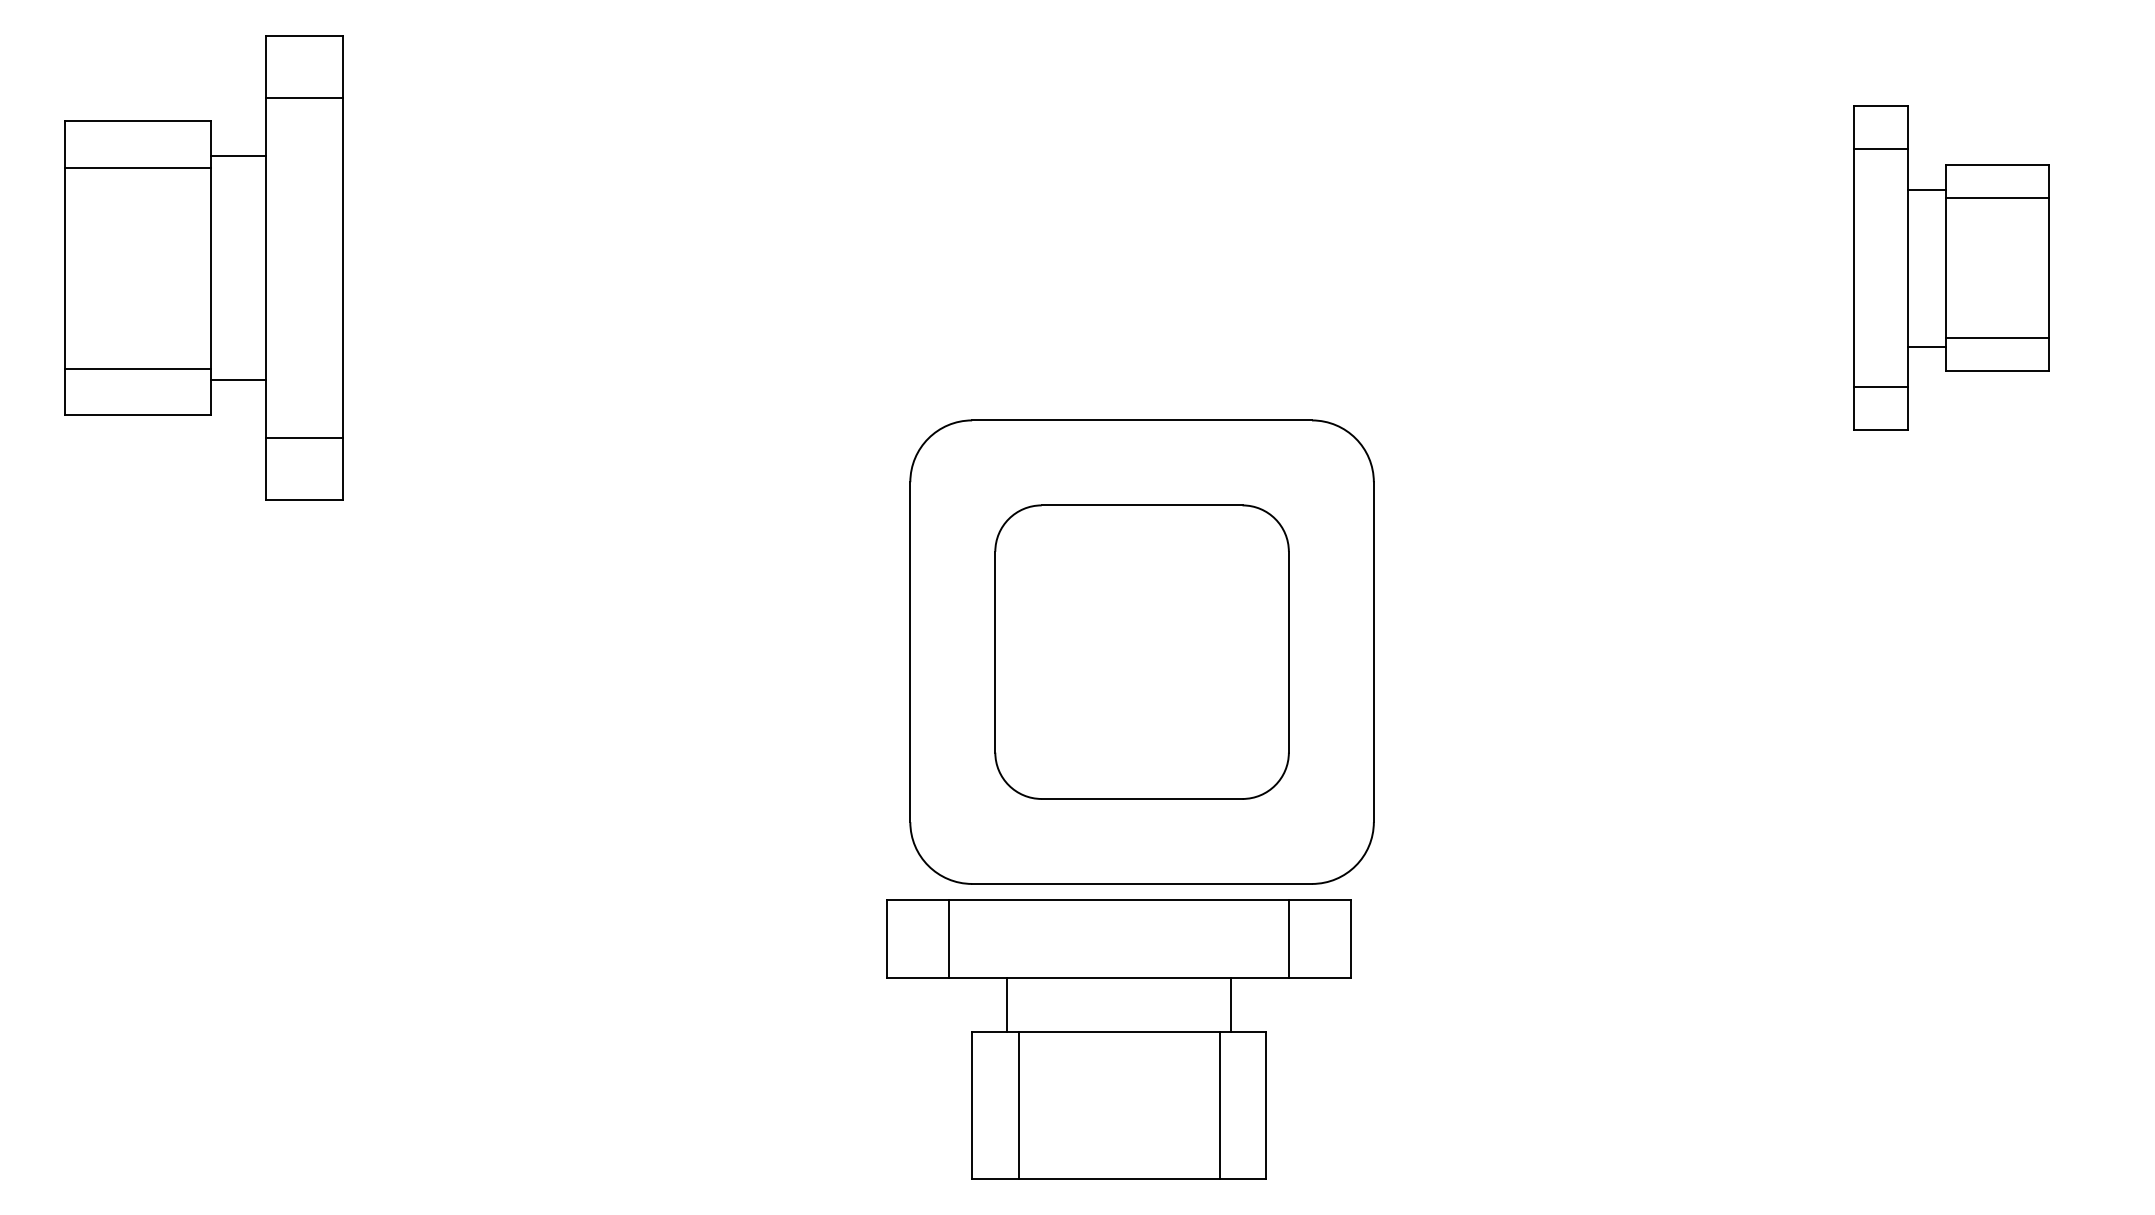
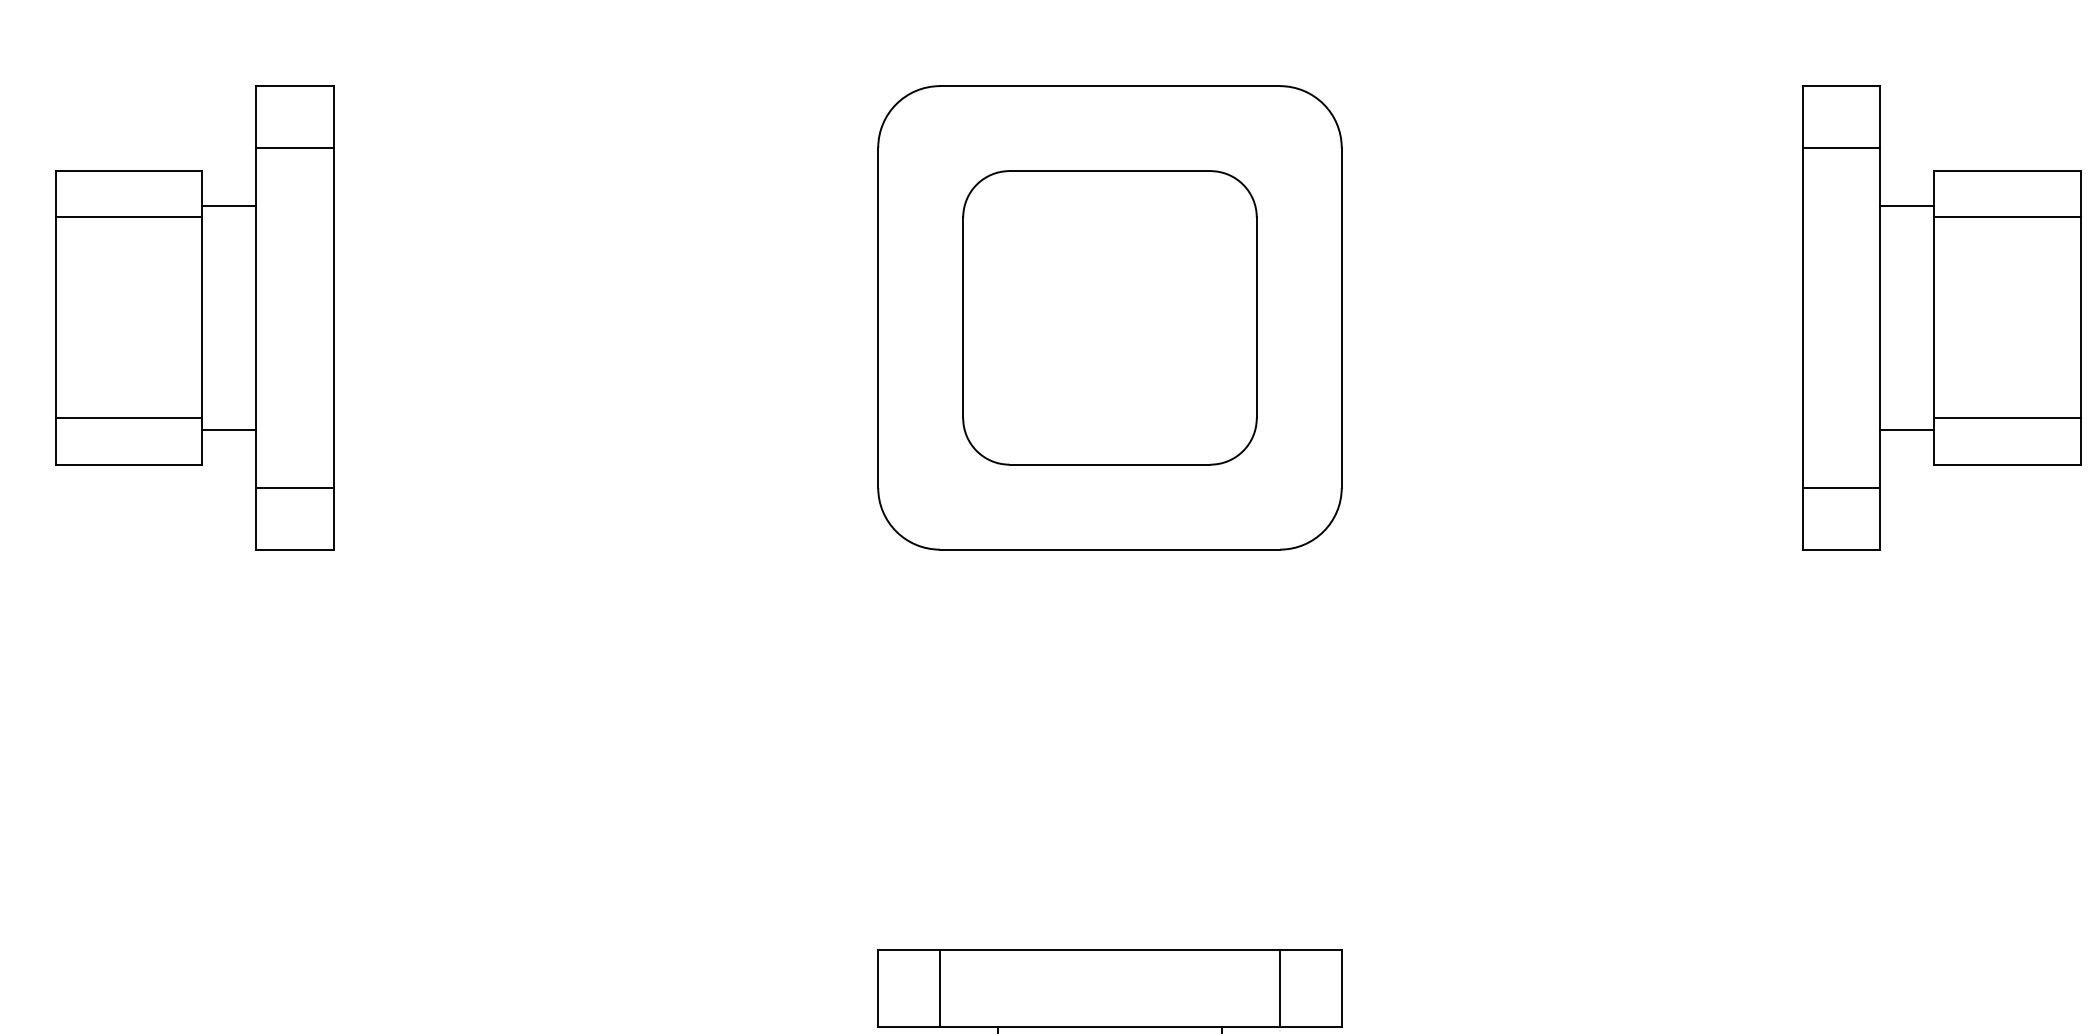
part: (1950, 267) -> (1941, 317), size x1.43
part: (1141, 651) -> (1109, 317), moved

